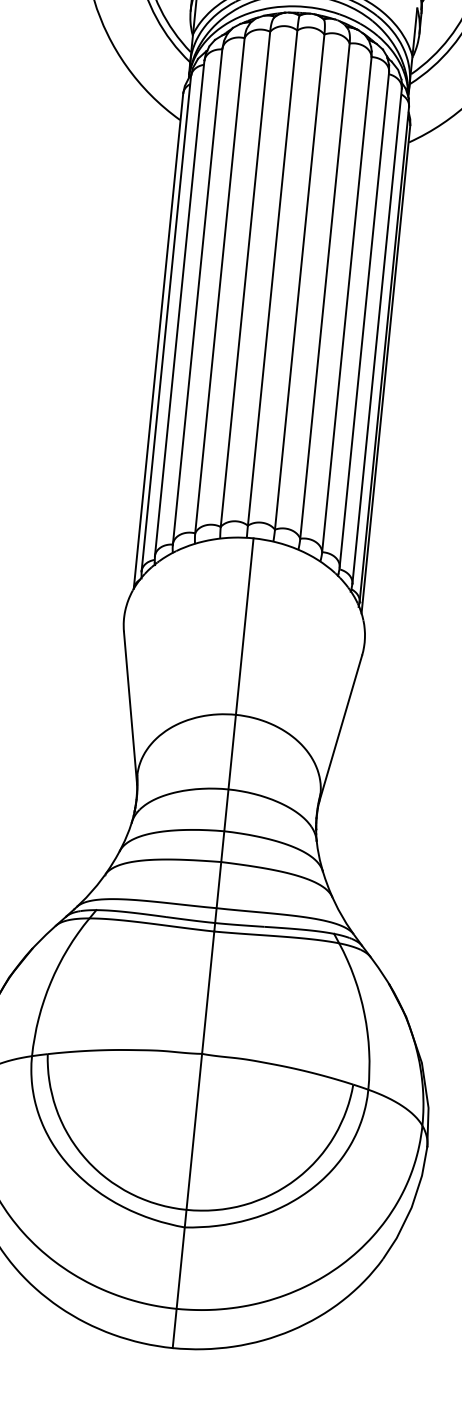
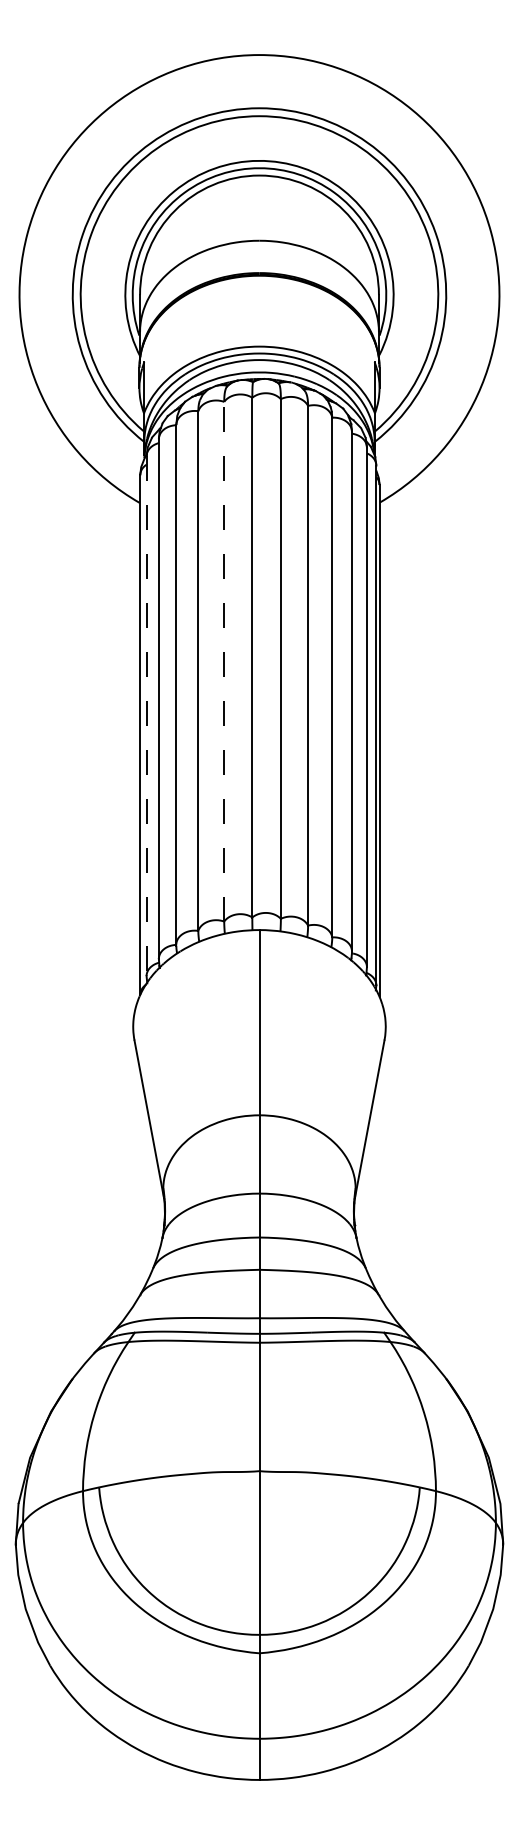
line: (245, 279) -> (224, 661), solid -> dashed
line: (166, 324) -> (146, 716), solid -> dashed

